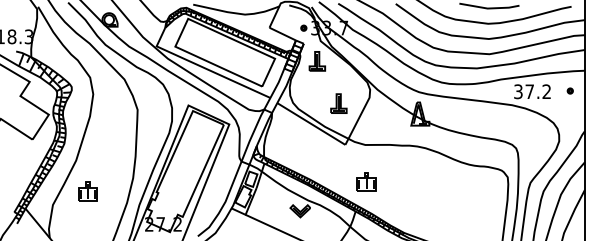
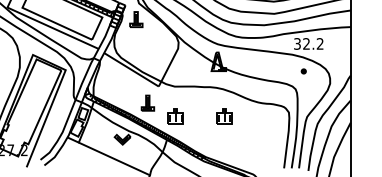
part: (569, 90) -> (303, 71), moved
text: (529, 91) -> (306, 43), 37.2 -> 32.2
part: (338, 103) -> (147, 103), moved
part: (427, 181) -> (224, 115), added

